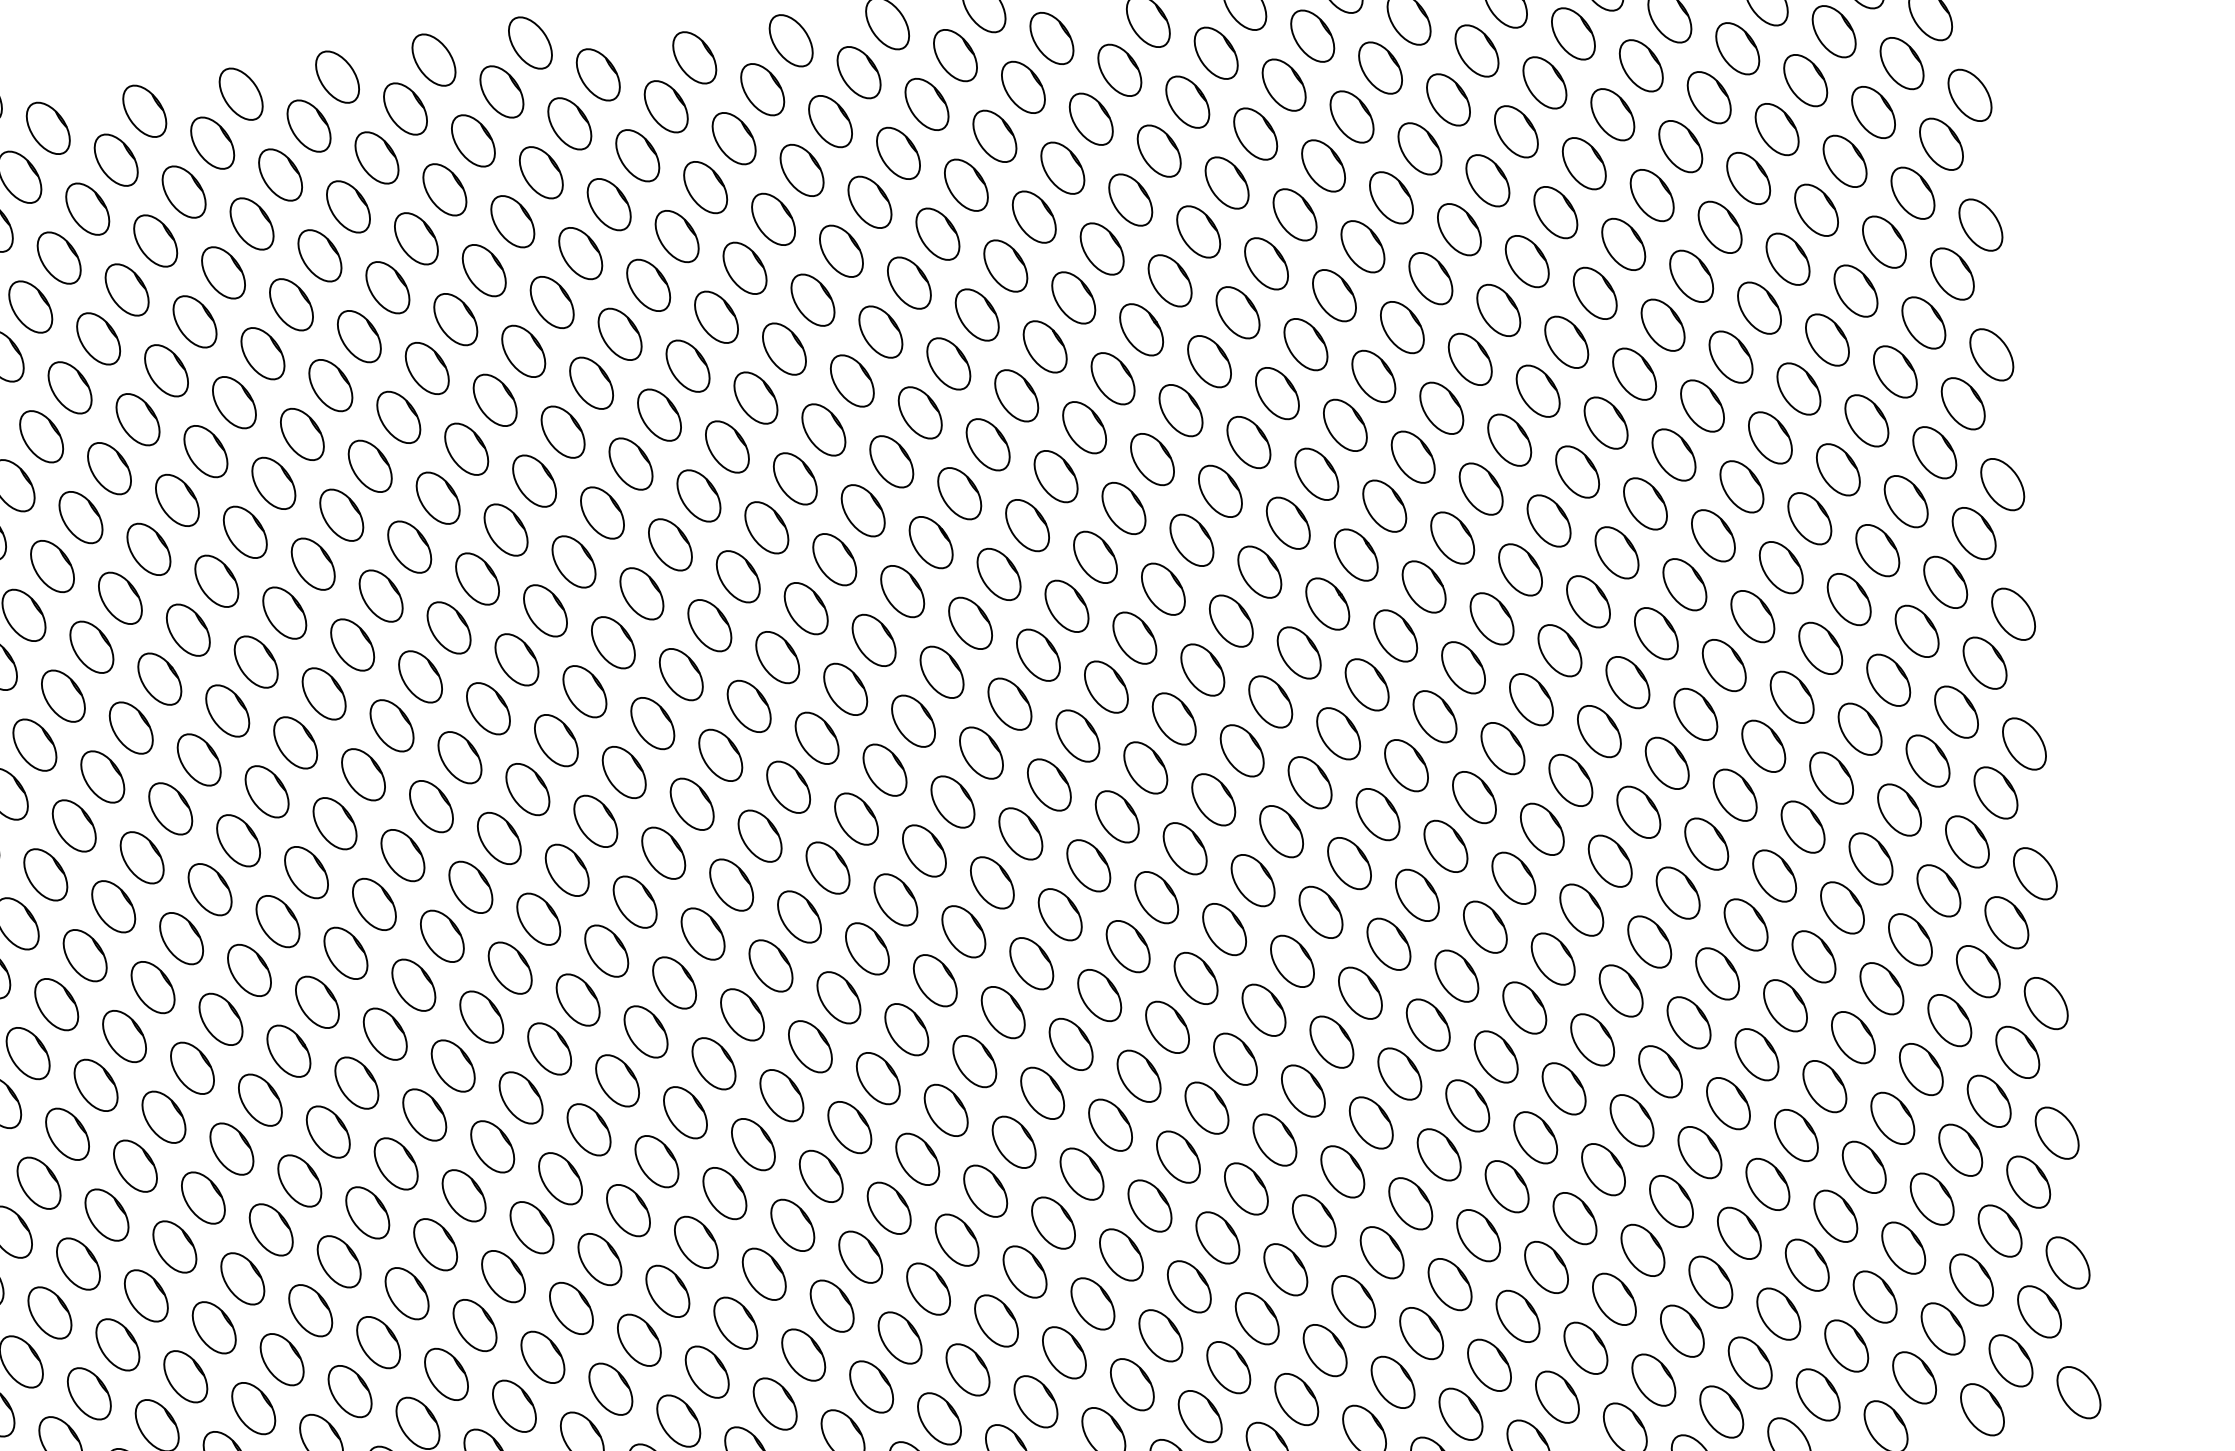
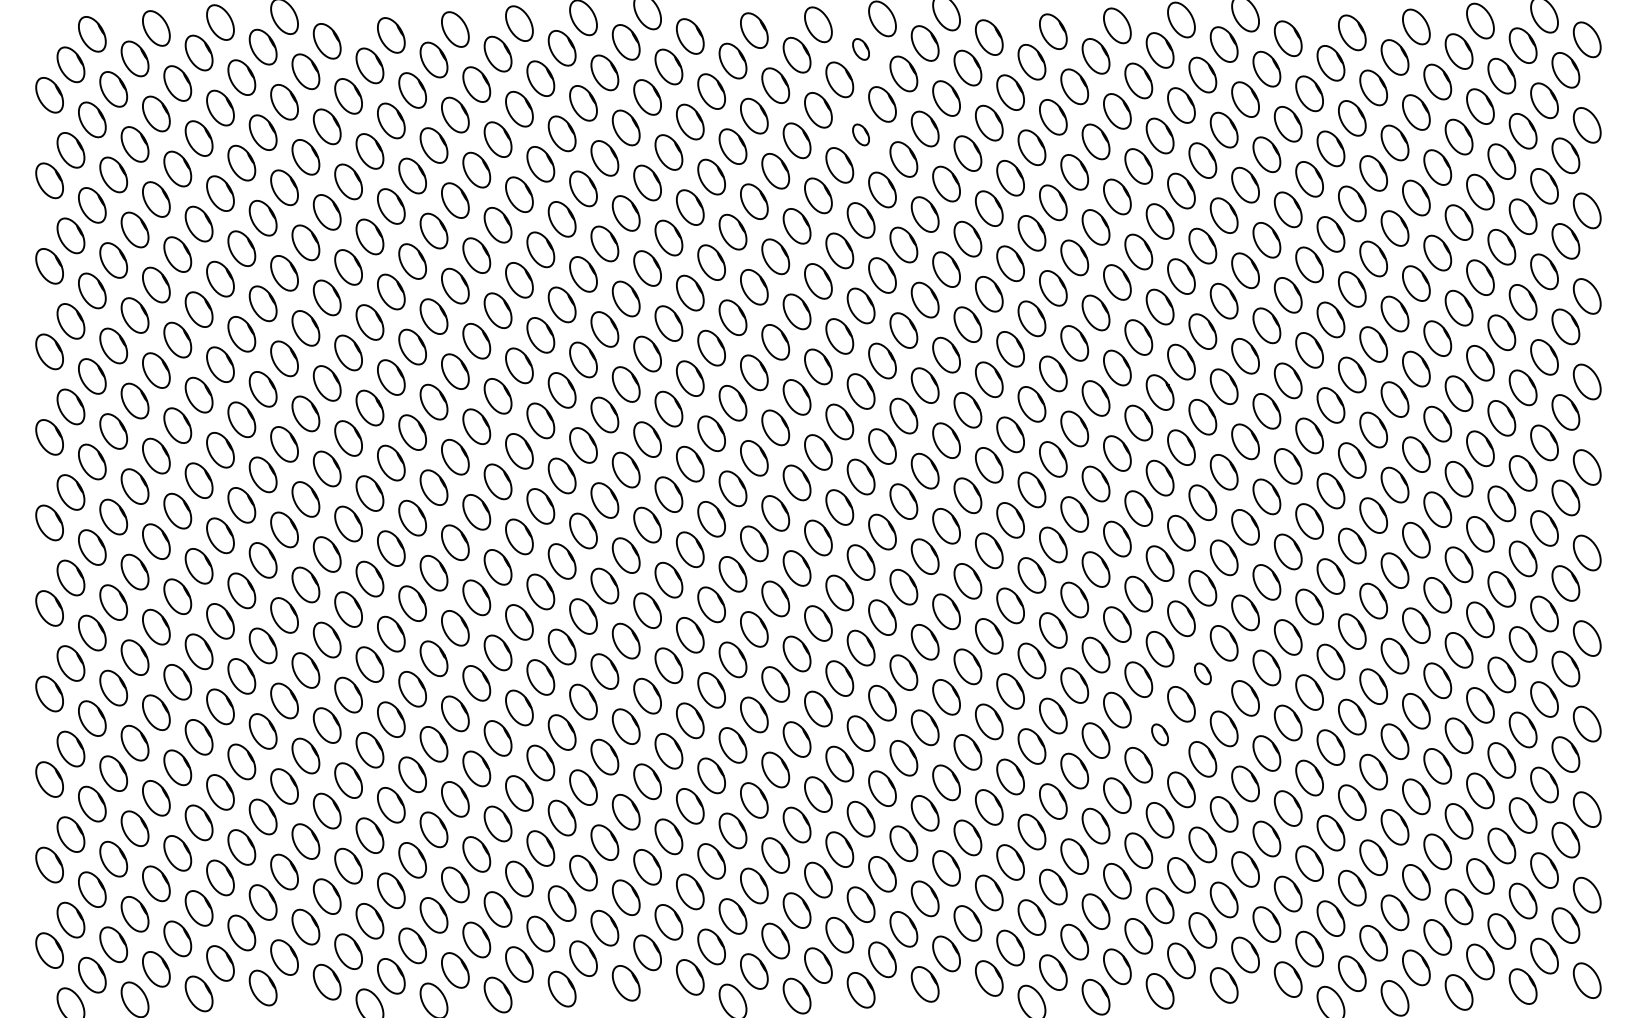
part: (858, 72) -> (860, 49), size x0.6
part: (868, 201) -> (860, 134), size x0.6
part: (1456, 975) -> (1202, 673), size x0.6
part: (1398, 1073) -> (1159, 734), size x0.6

